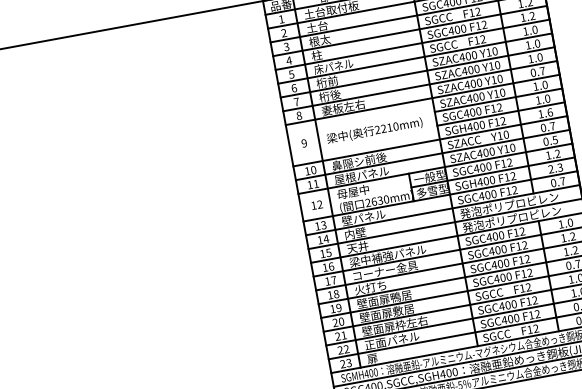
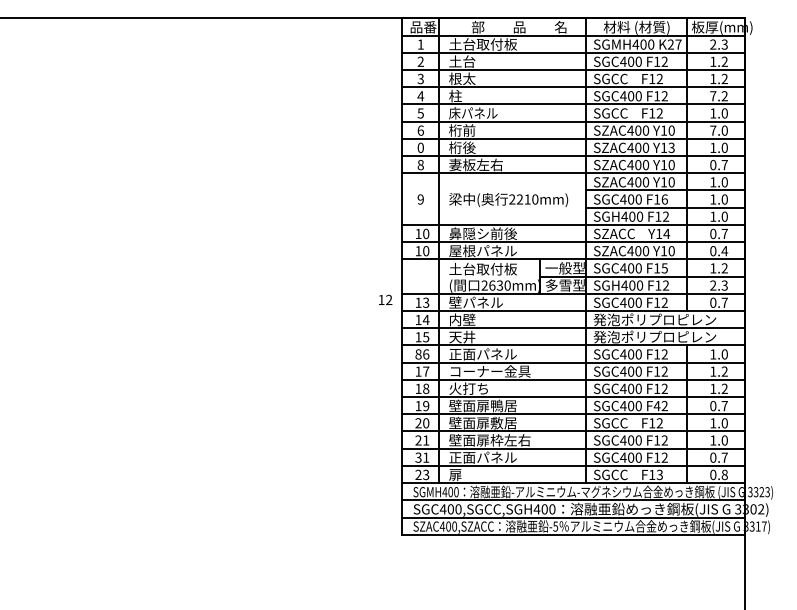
text: (523, 17) -> (713, 96), 1.2 -> 7.2
text: (528, 45) -> (713, 130), 1.0 -> 7.0
text: (497, 64) -> (671, 147), Y10 -> Y13
text: (296, 101) -> (420, 147), 7 -> 0
text: (499, 107) -> (664, 199), F12 -> F16
text: (549, 112) -> (724, 216), 1.6 -> 1.0
text: (505, 134) -> (666, 233), Y10 -> Y14
text: (555, 140) -> (724, 251), 0.5 -> 0.4
text: (509, 162) -> (664, 268), F12 -> F15
text: (316, 184) -> (426, 251), 11 -> 10
text: (364, 190) -> (482, 269), 母屋中 -> 土台取付板
text: (317, 204) -> (385, 299), moved
text: (387, 256) -> (496, 354), 梁中補強パネル -> 正面パネル
text: (325, 267) -> (418, 354), 16 -> 86
text: (523, 274) -> (656, 406), F12 -> F42
text: (535, 329) -> (659, 475), F12 -> F13
text: (343, 349) -> (422, 457), 22 -> 31

